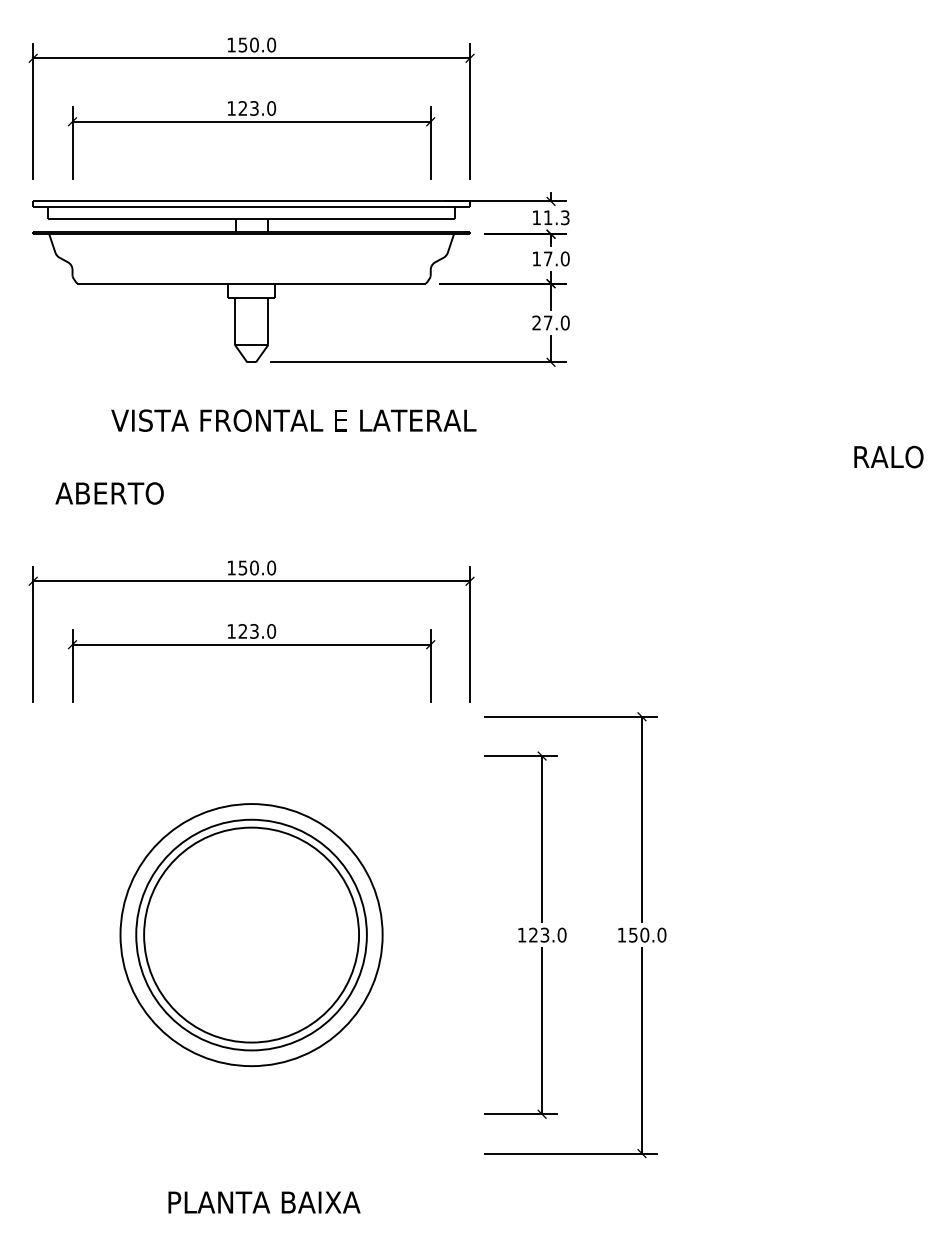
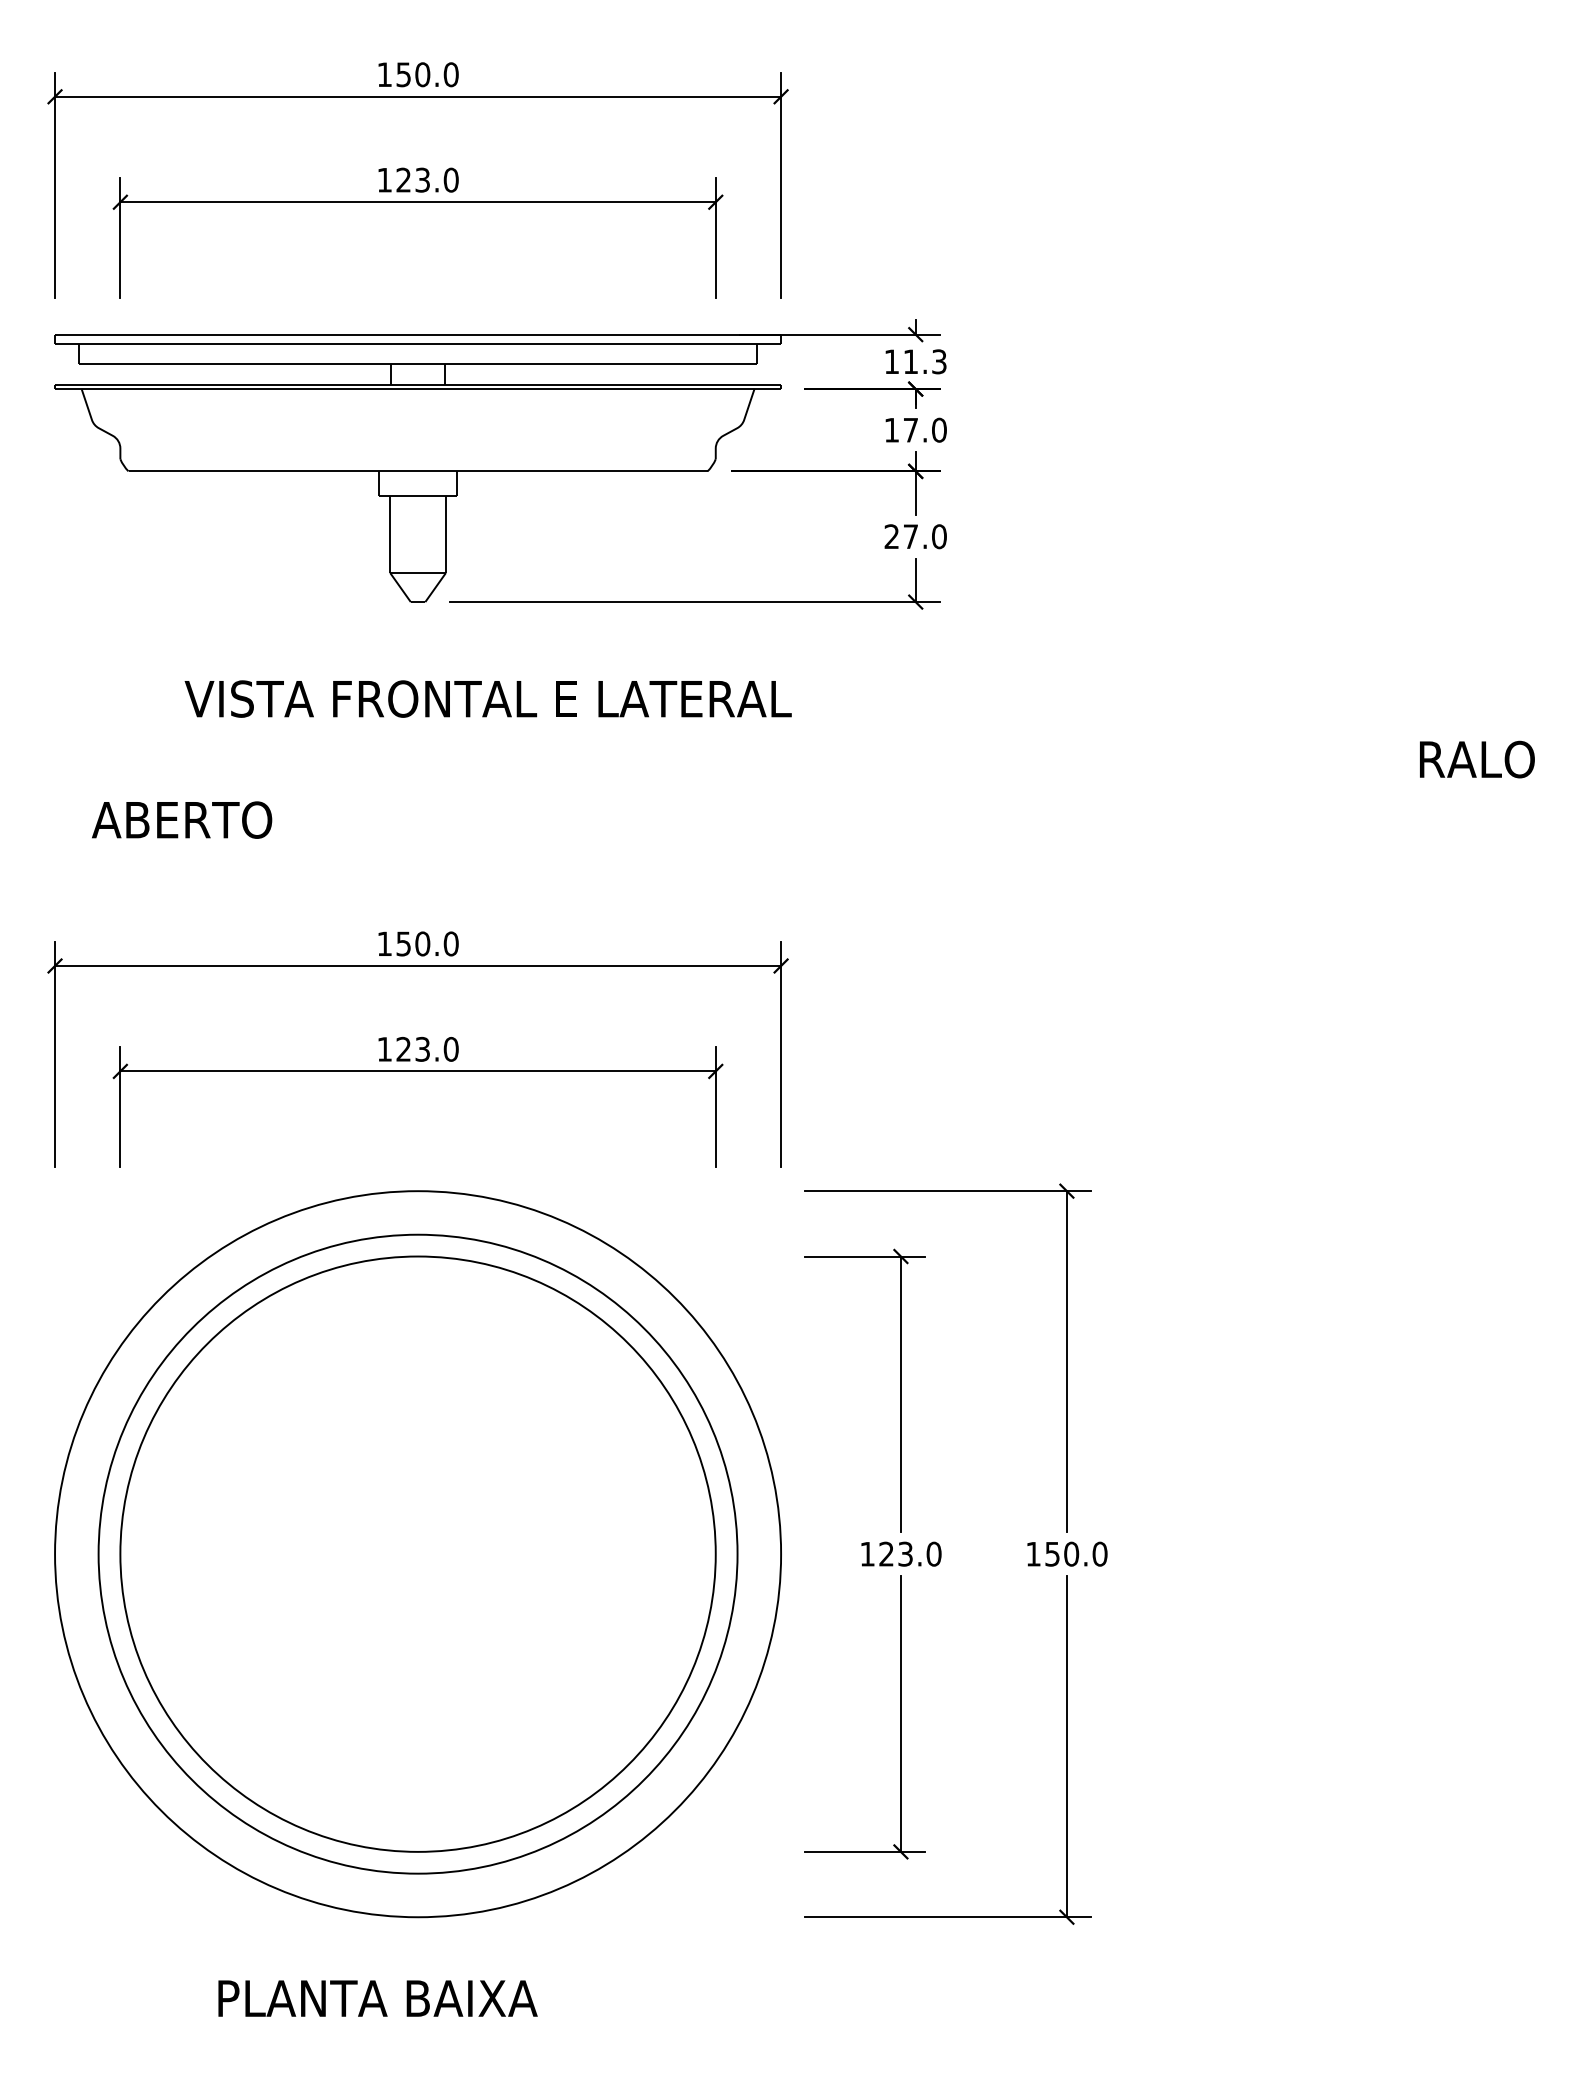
part: (251, 934) -> (417, 1553), size x1.67
text: (264, 1202) -> (377, 1998), moved

